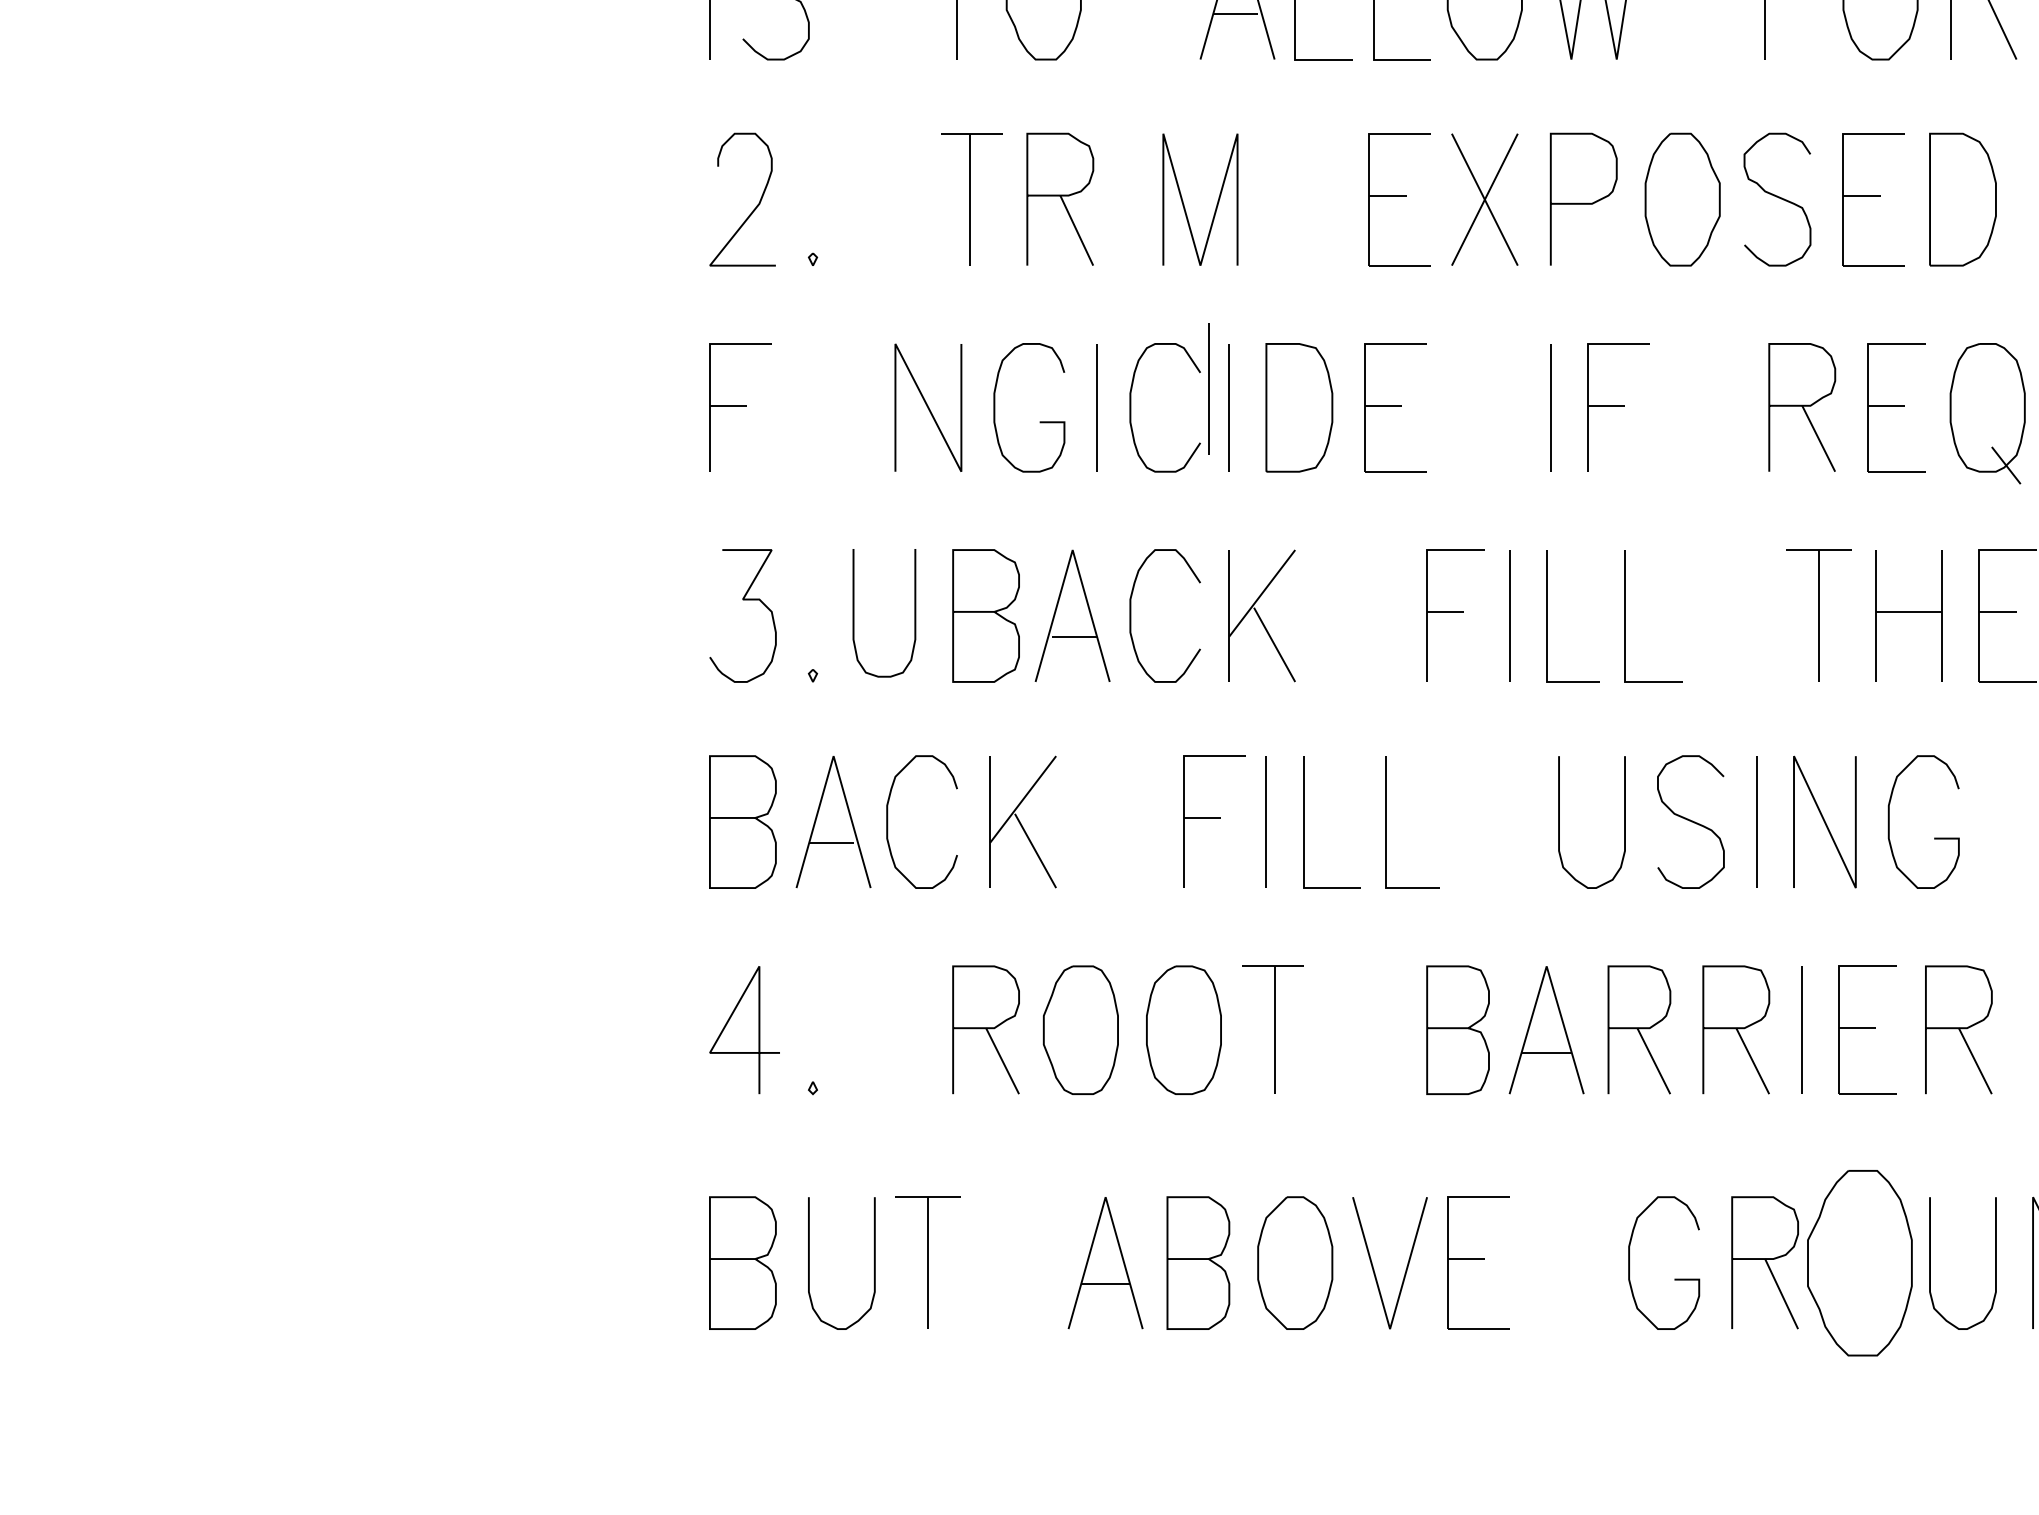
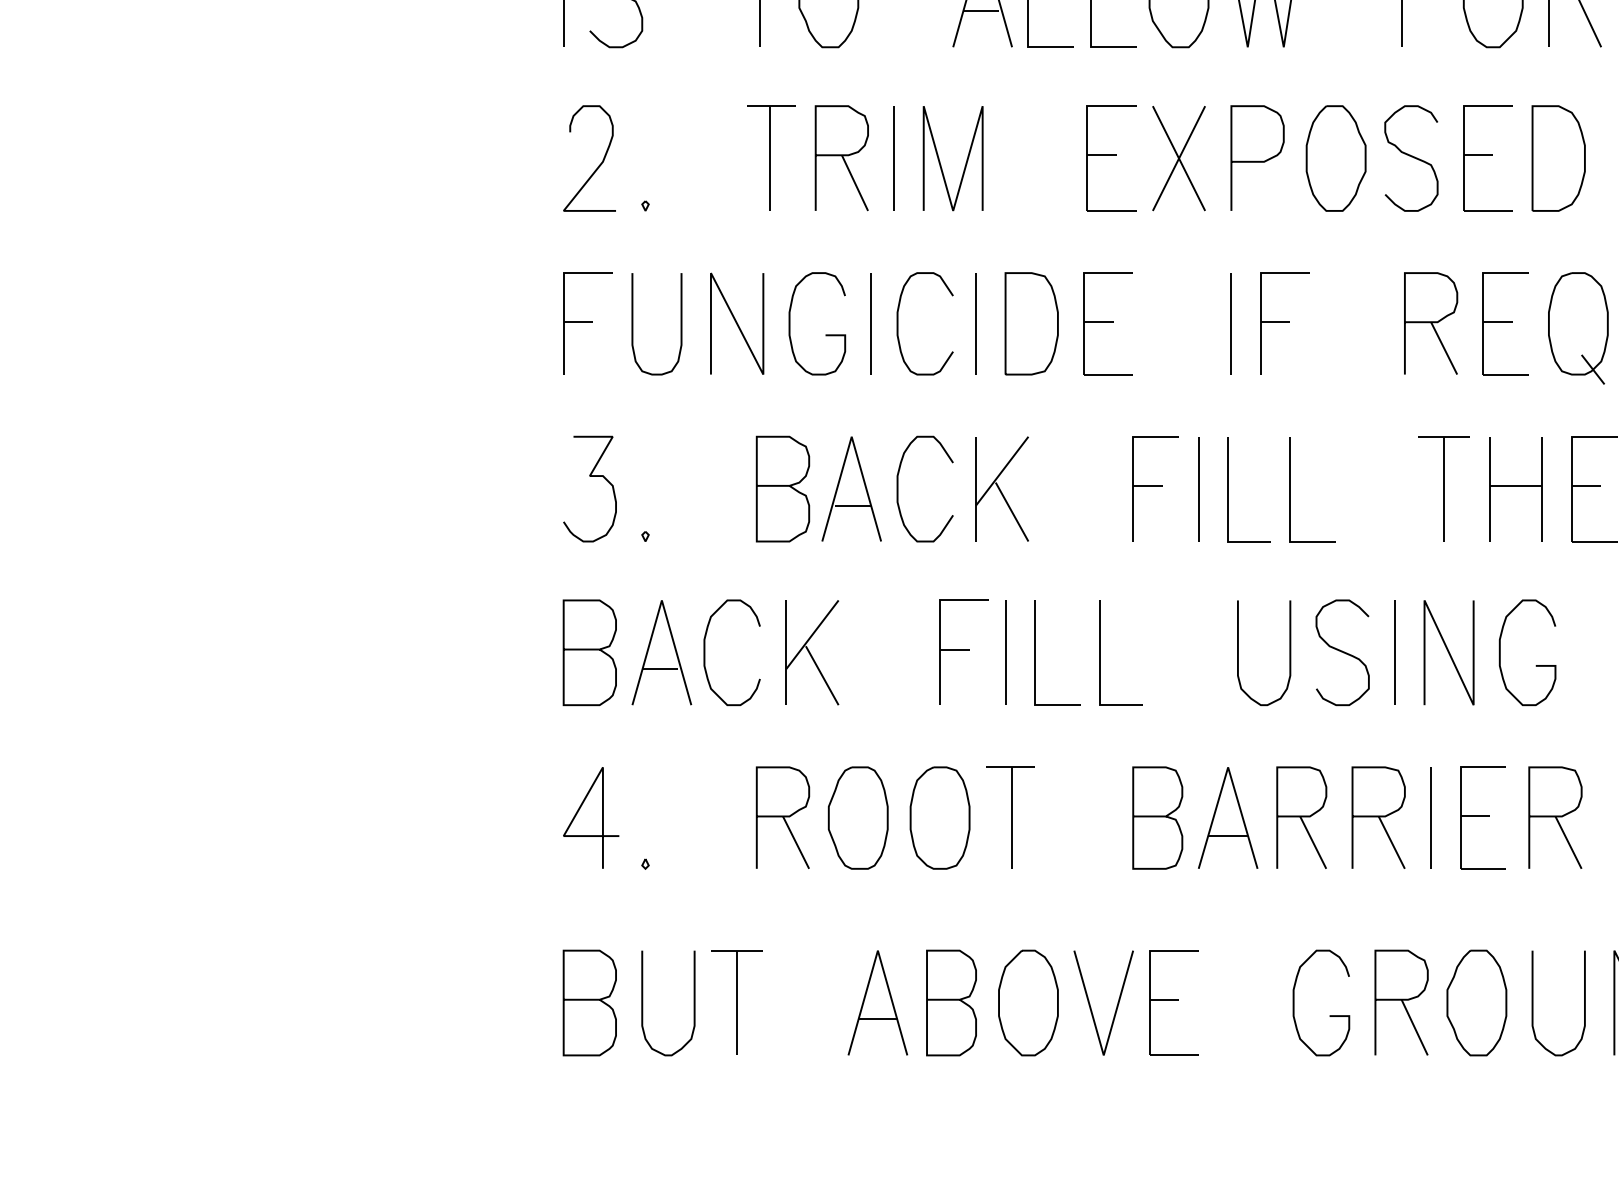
line: (1208, 388) -> (893, 158), moved
curve: (854, 613) -> (633, 324), moved
part: (1859, 1262) -> (1476, 1002), size x0.71

